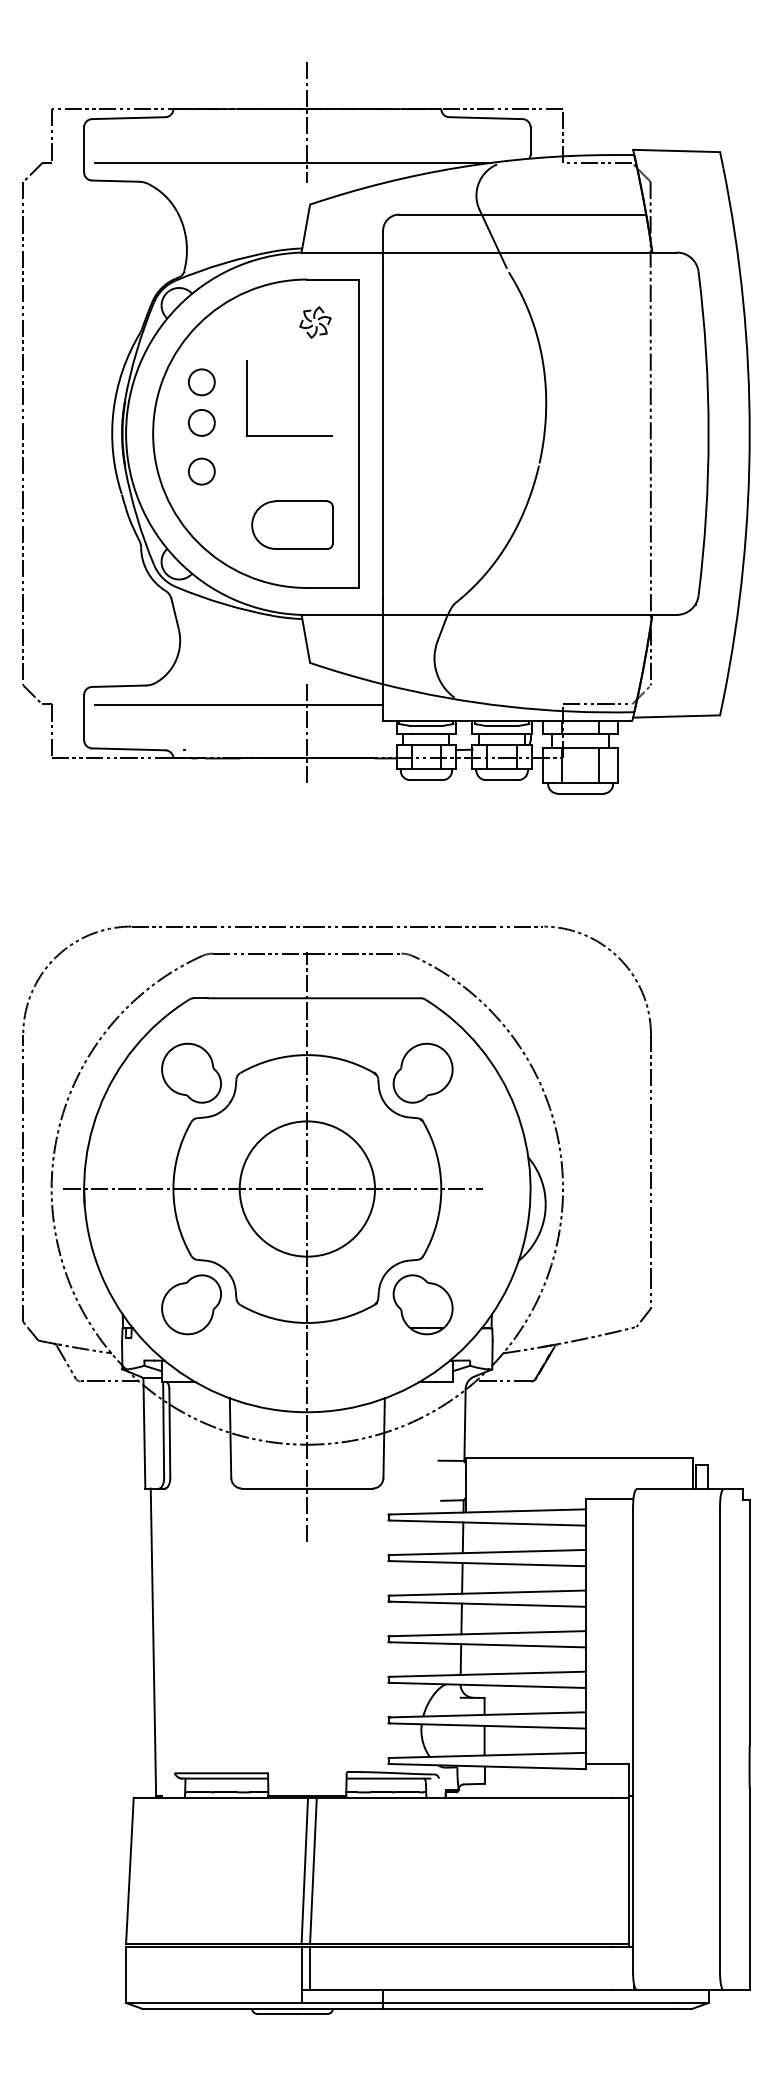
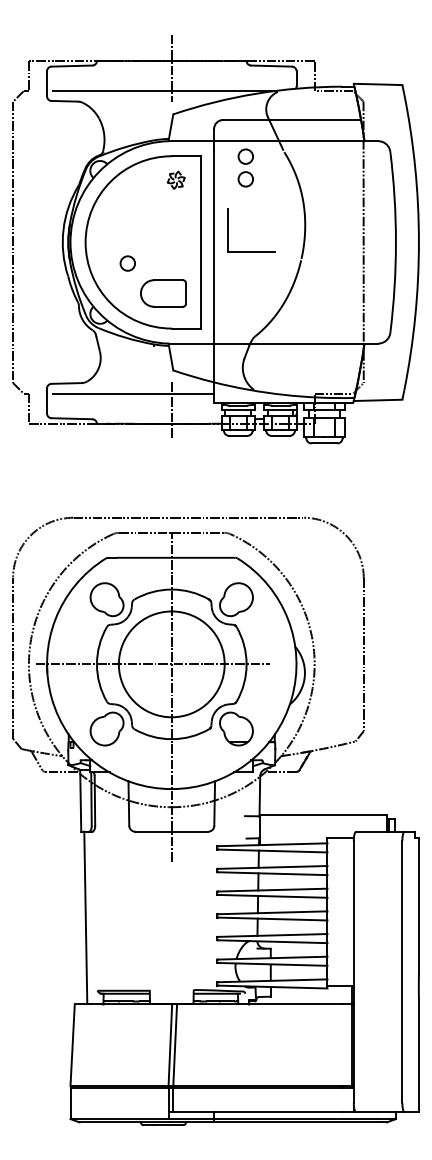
part: (201, 401) -> (245, 167), moved
part: (288, 435) -> (251, 251), moved
circle: (201, 471) -> (127, 263), moved
circle: (306, 1189) -> (171, 664), size x1.4

